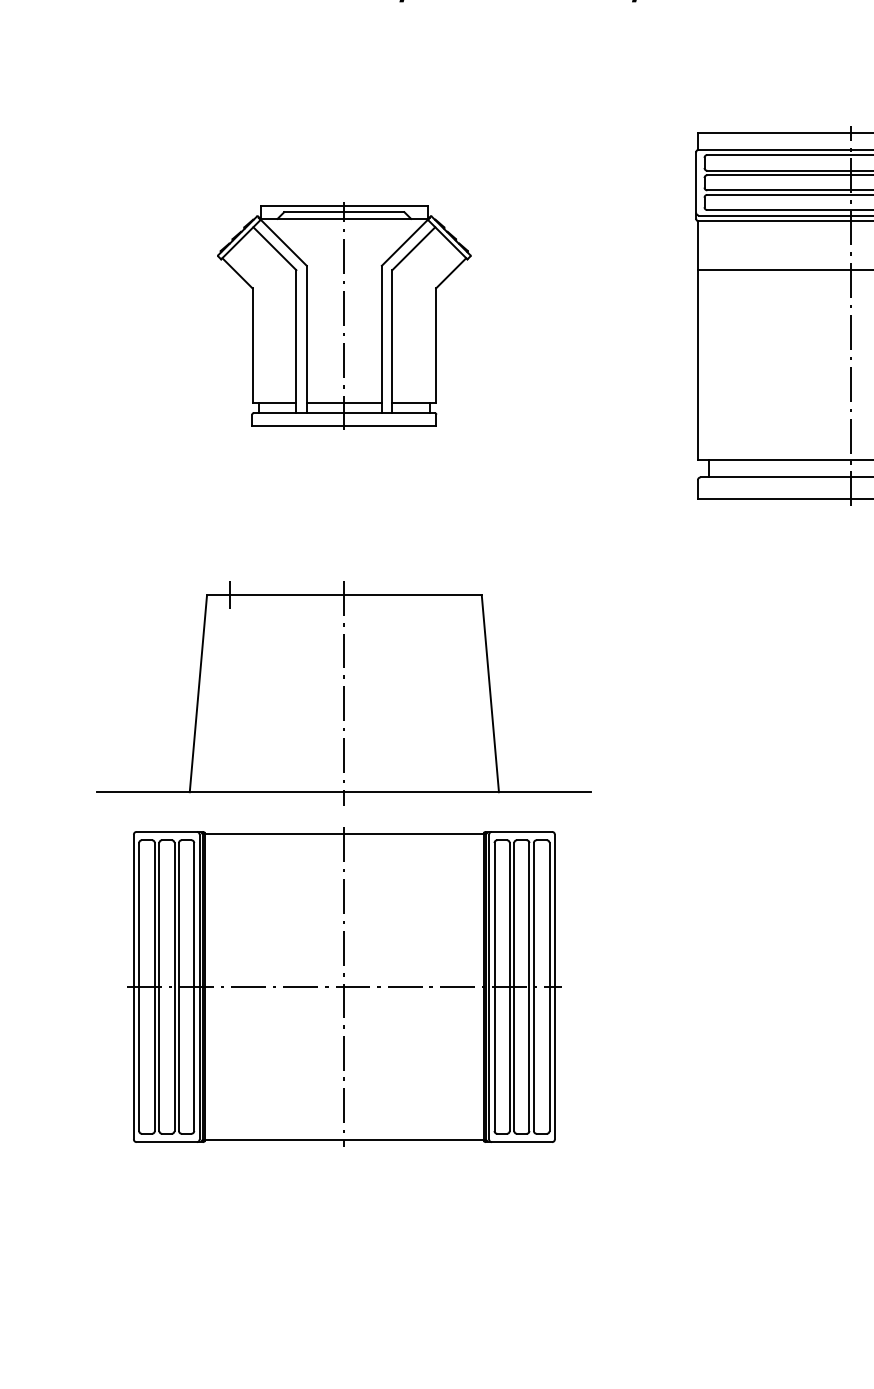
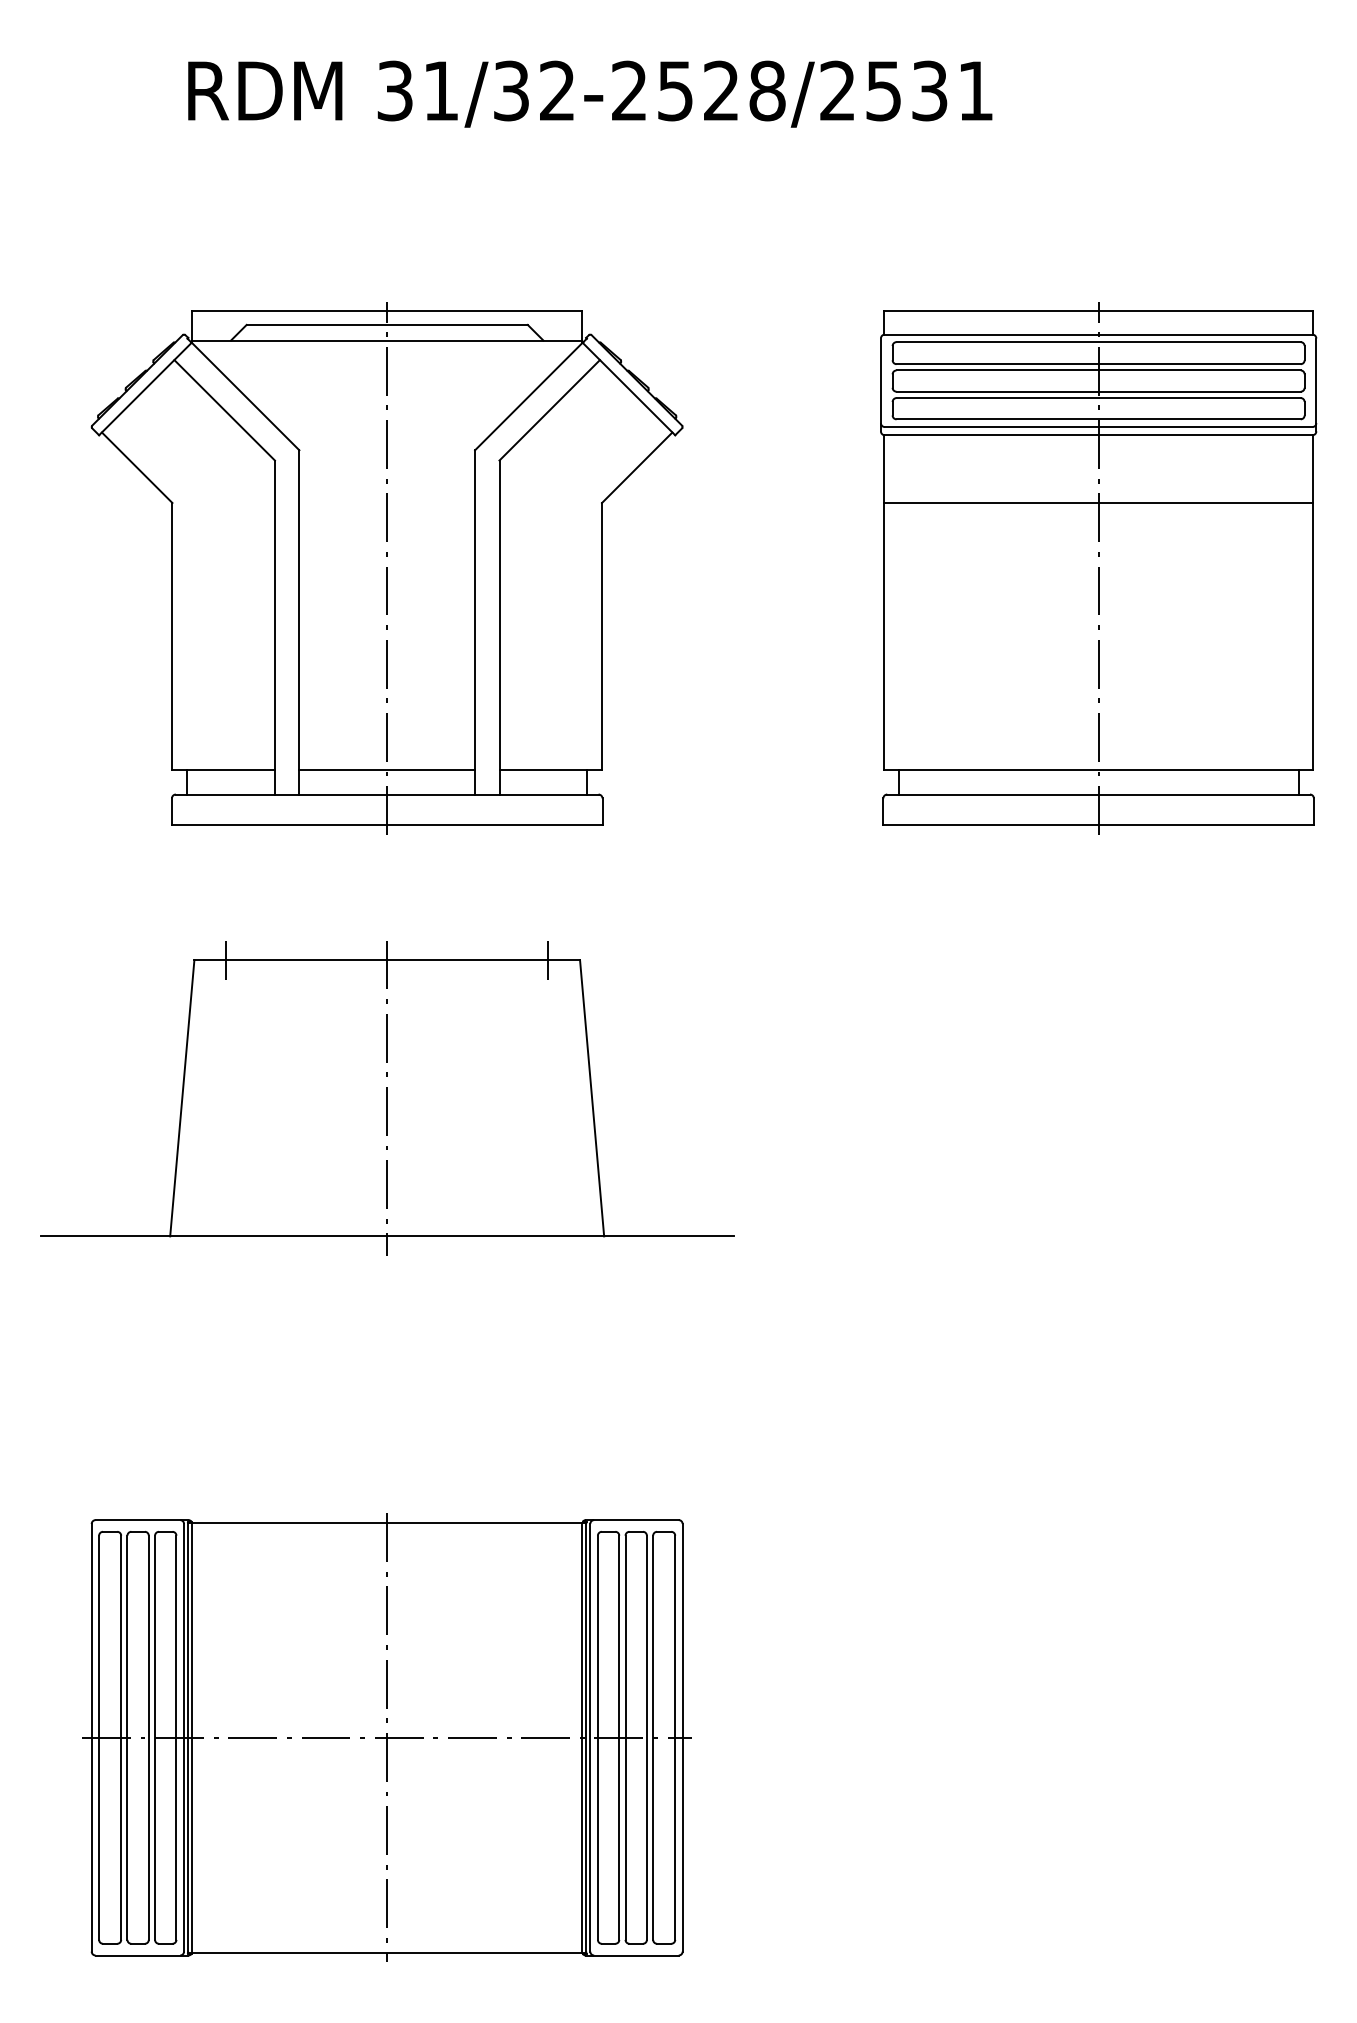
part: (343, 316) -> (386, 568), size x1.67
line: (459, 594) -> (548, 959), added
part: (343, 986) -> (386, 1737), moved

